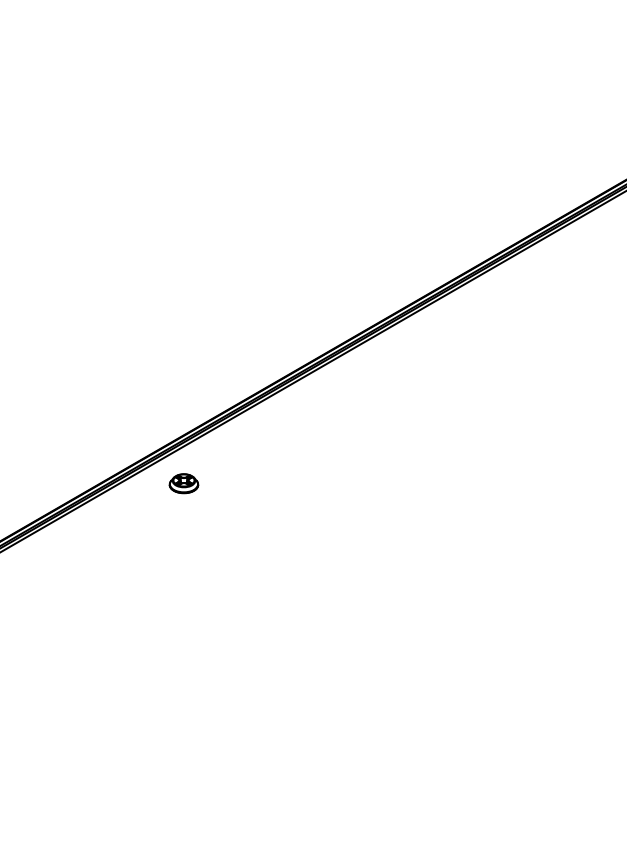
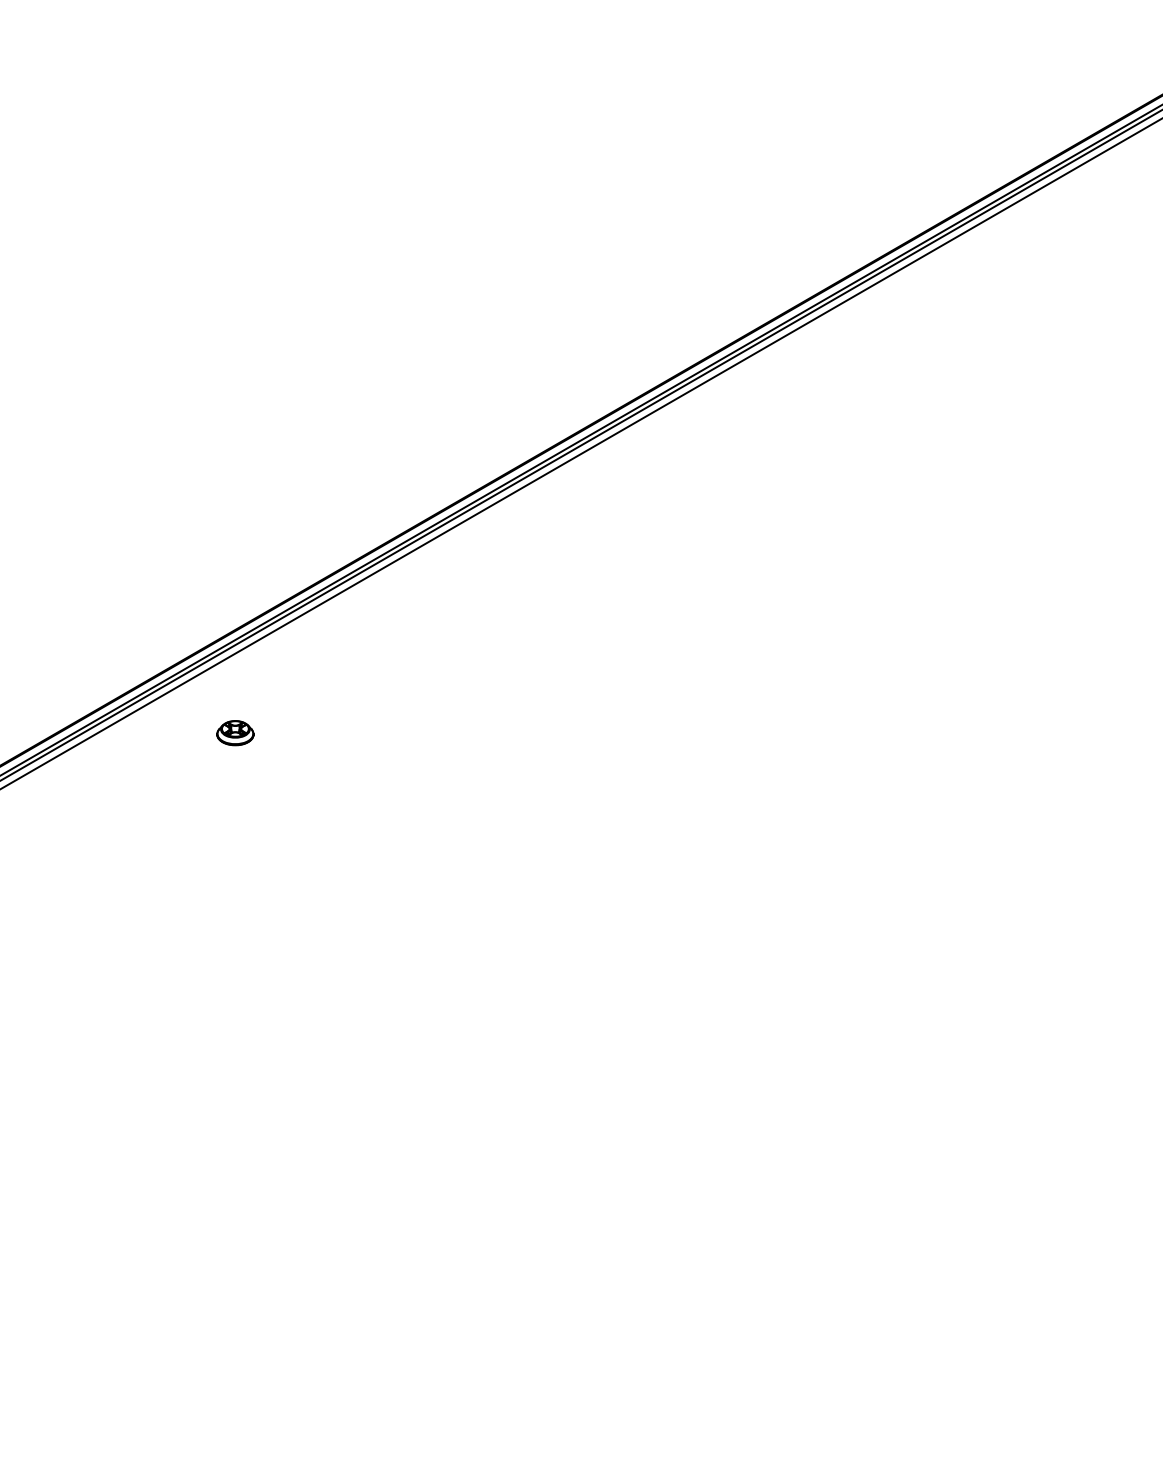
part: (183, 483) -> (234, 732), size x0.6

